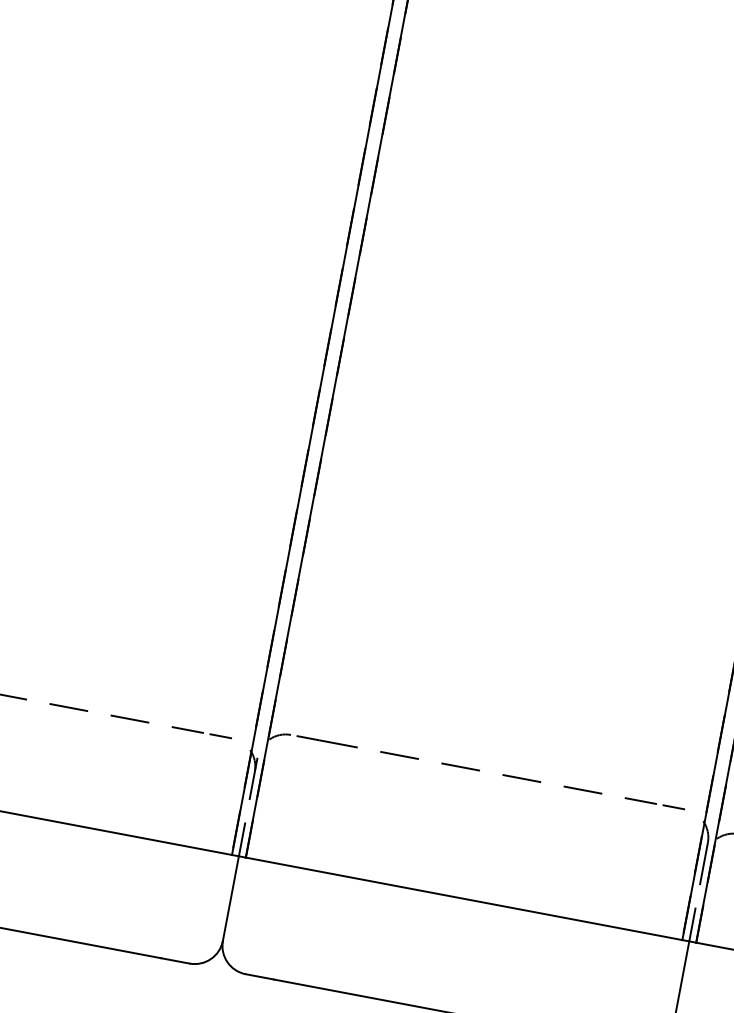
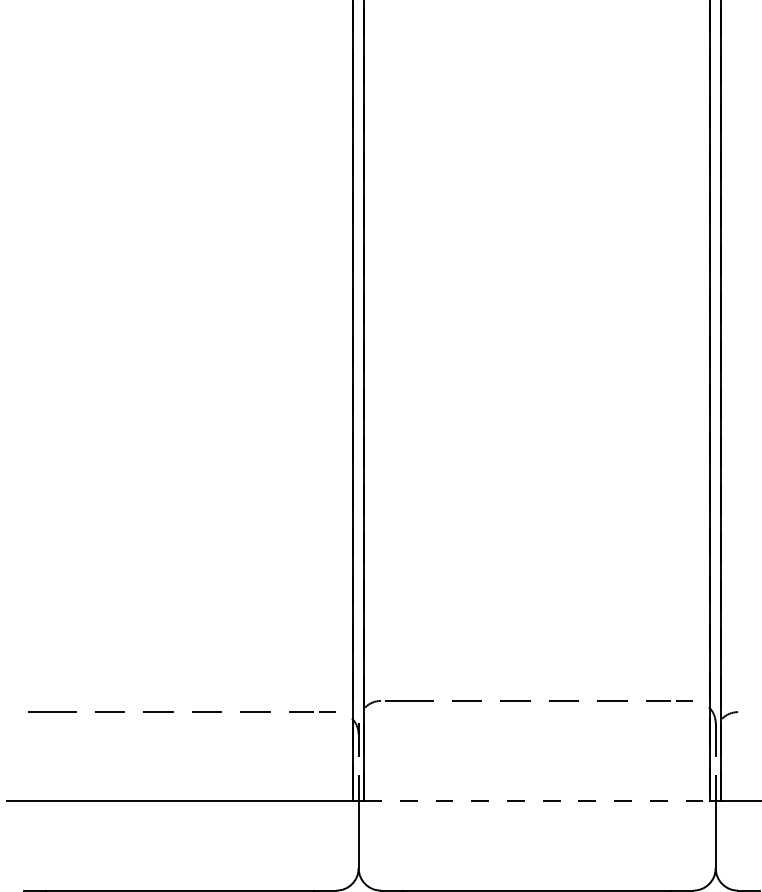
line: (464, 899) -> (537, 801), solid -> dashed

